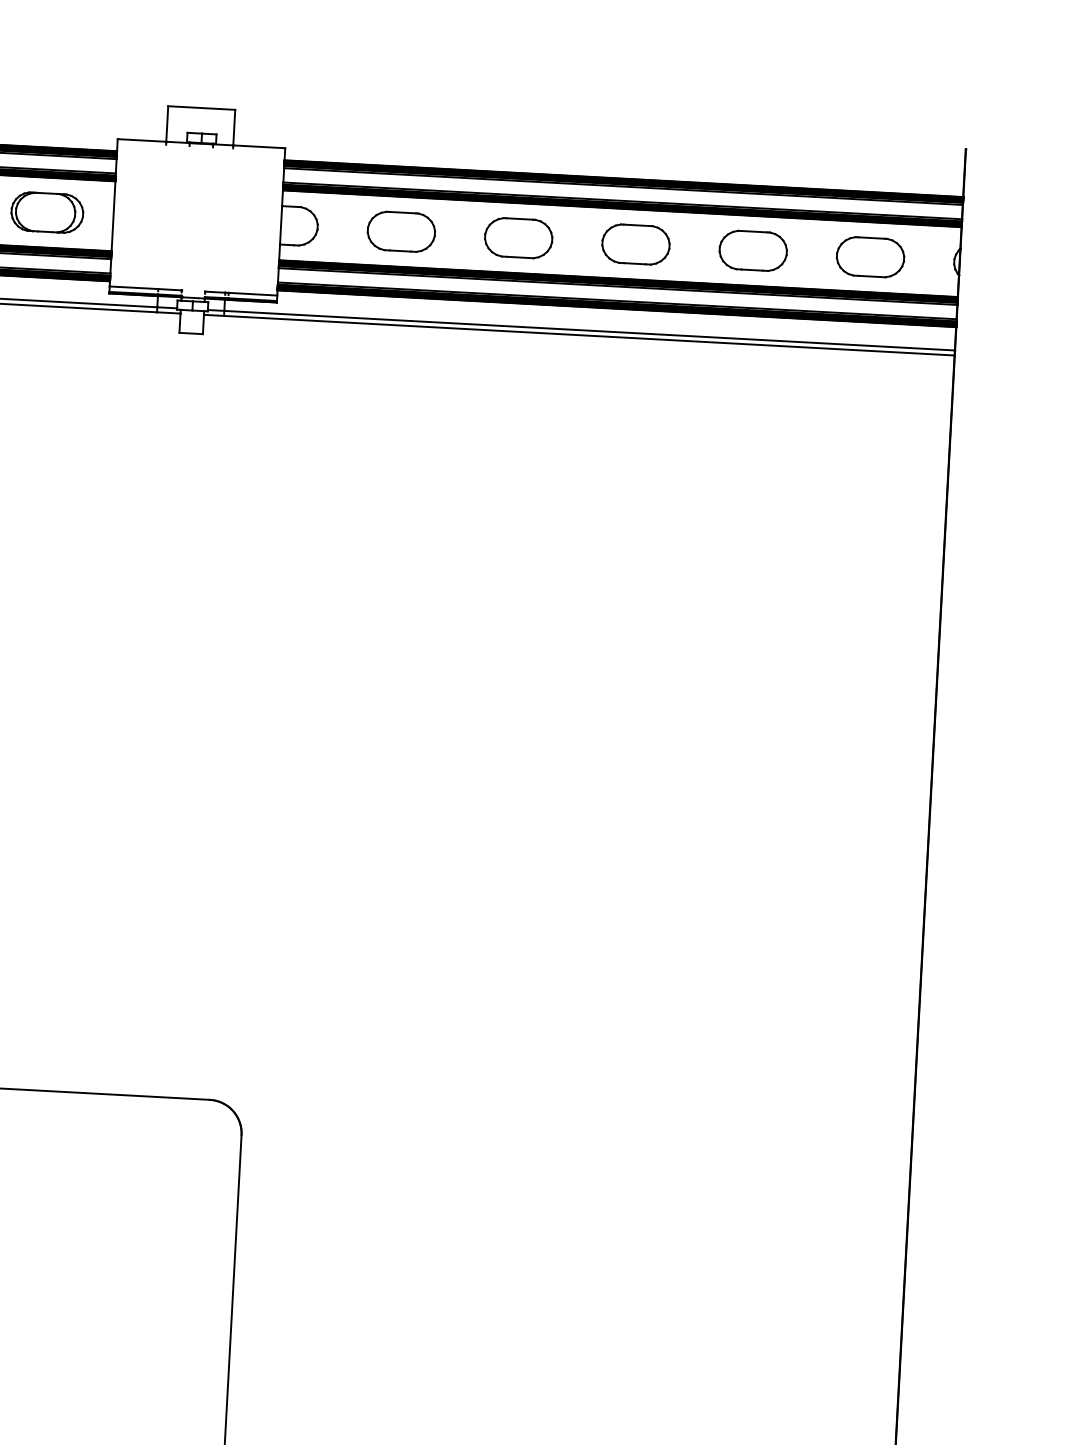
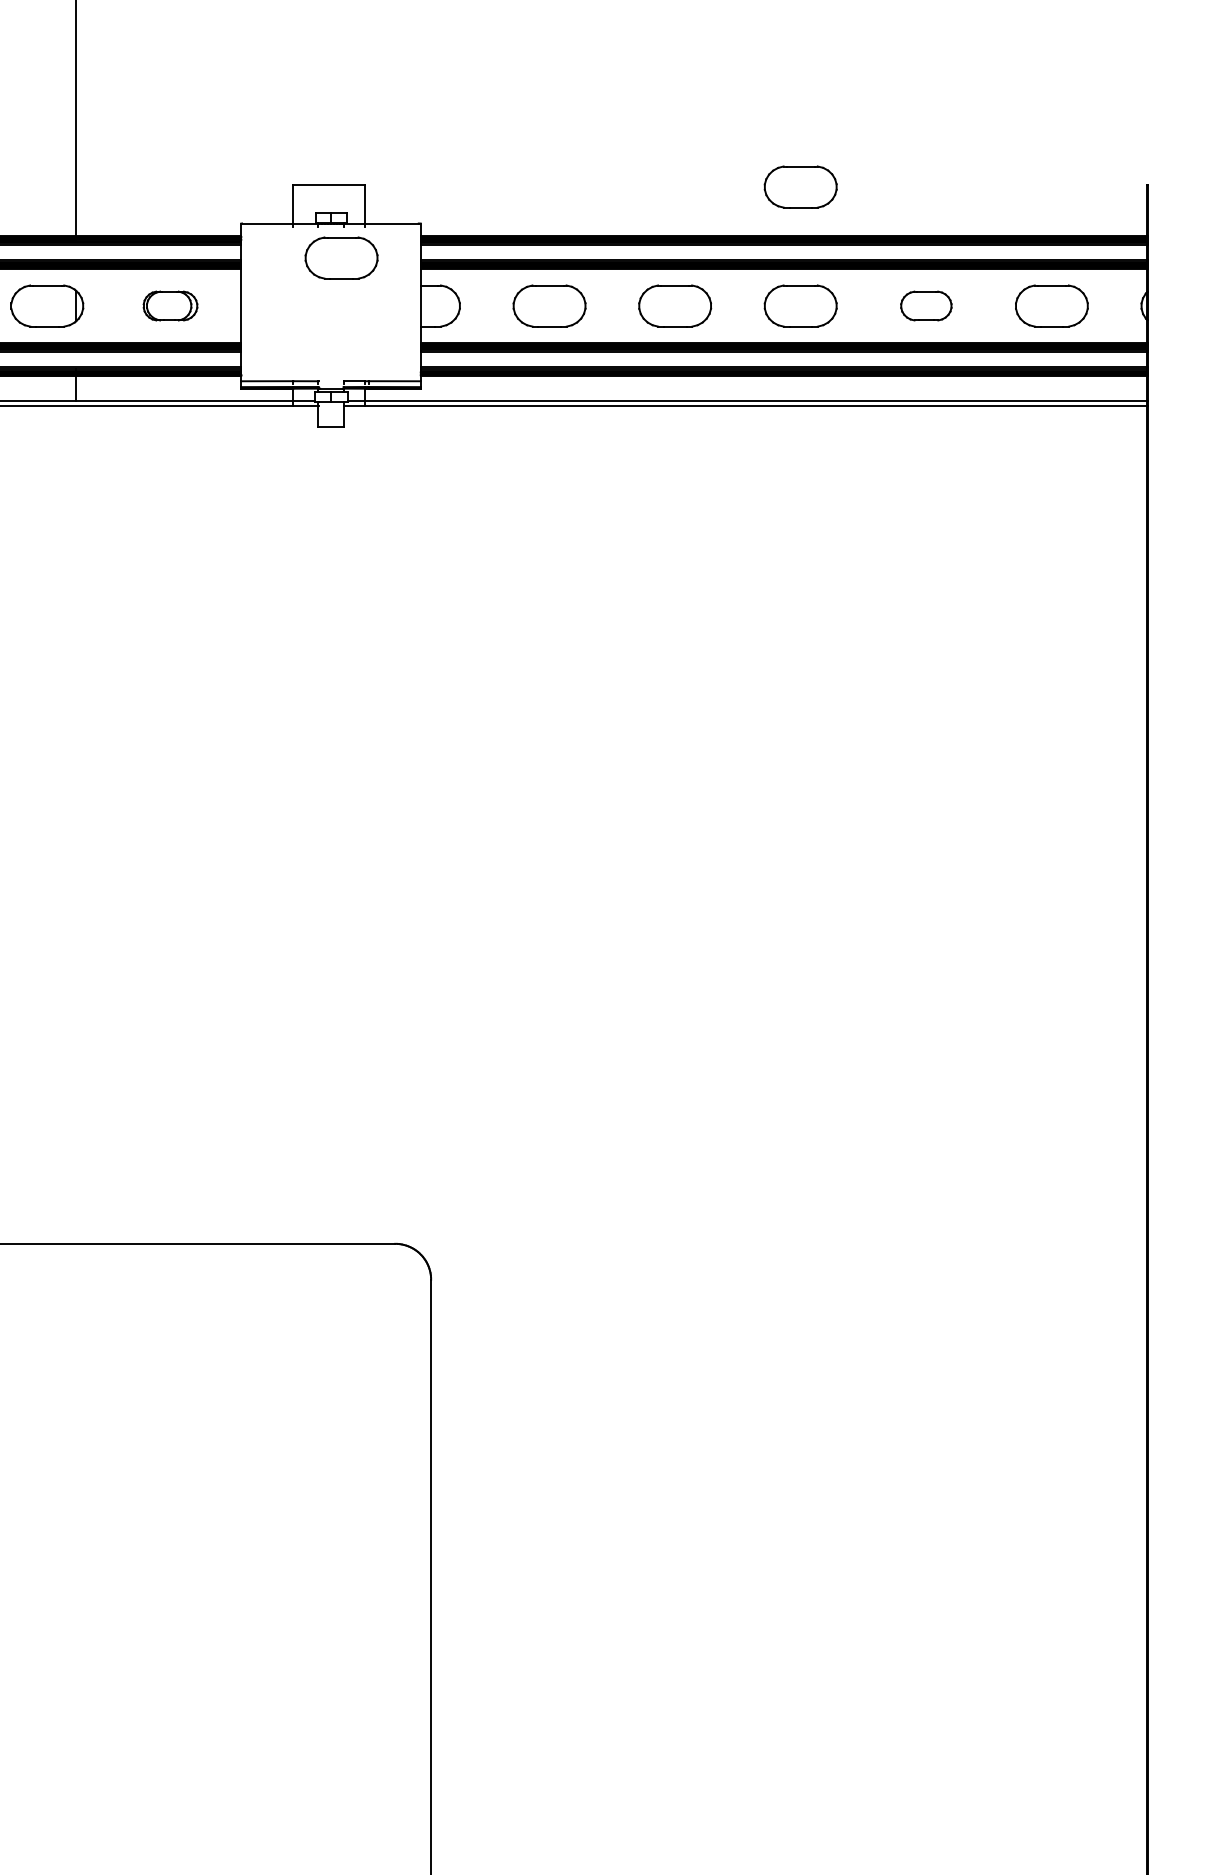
part: (641, 132) -> (800, 186), added
part: (209, 175) -> (341, 257), added
part: (47, 212) -> (170, 305), size x0.7
part: (753, 250) -> (926, 305), size x0.7

